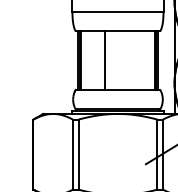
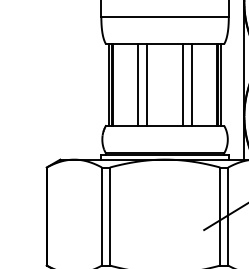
line: (98, 60) -> (137, 84), added
line: (131, 60) -> (183, 84), added
line: (137, 60) -> (192, 84), added

